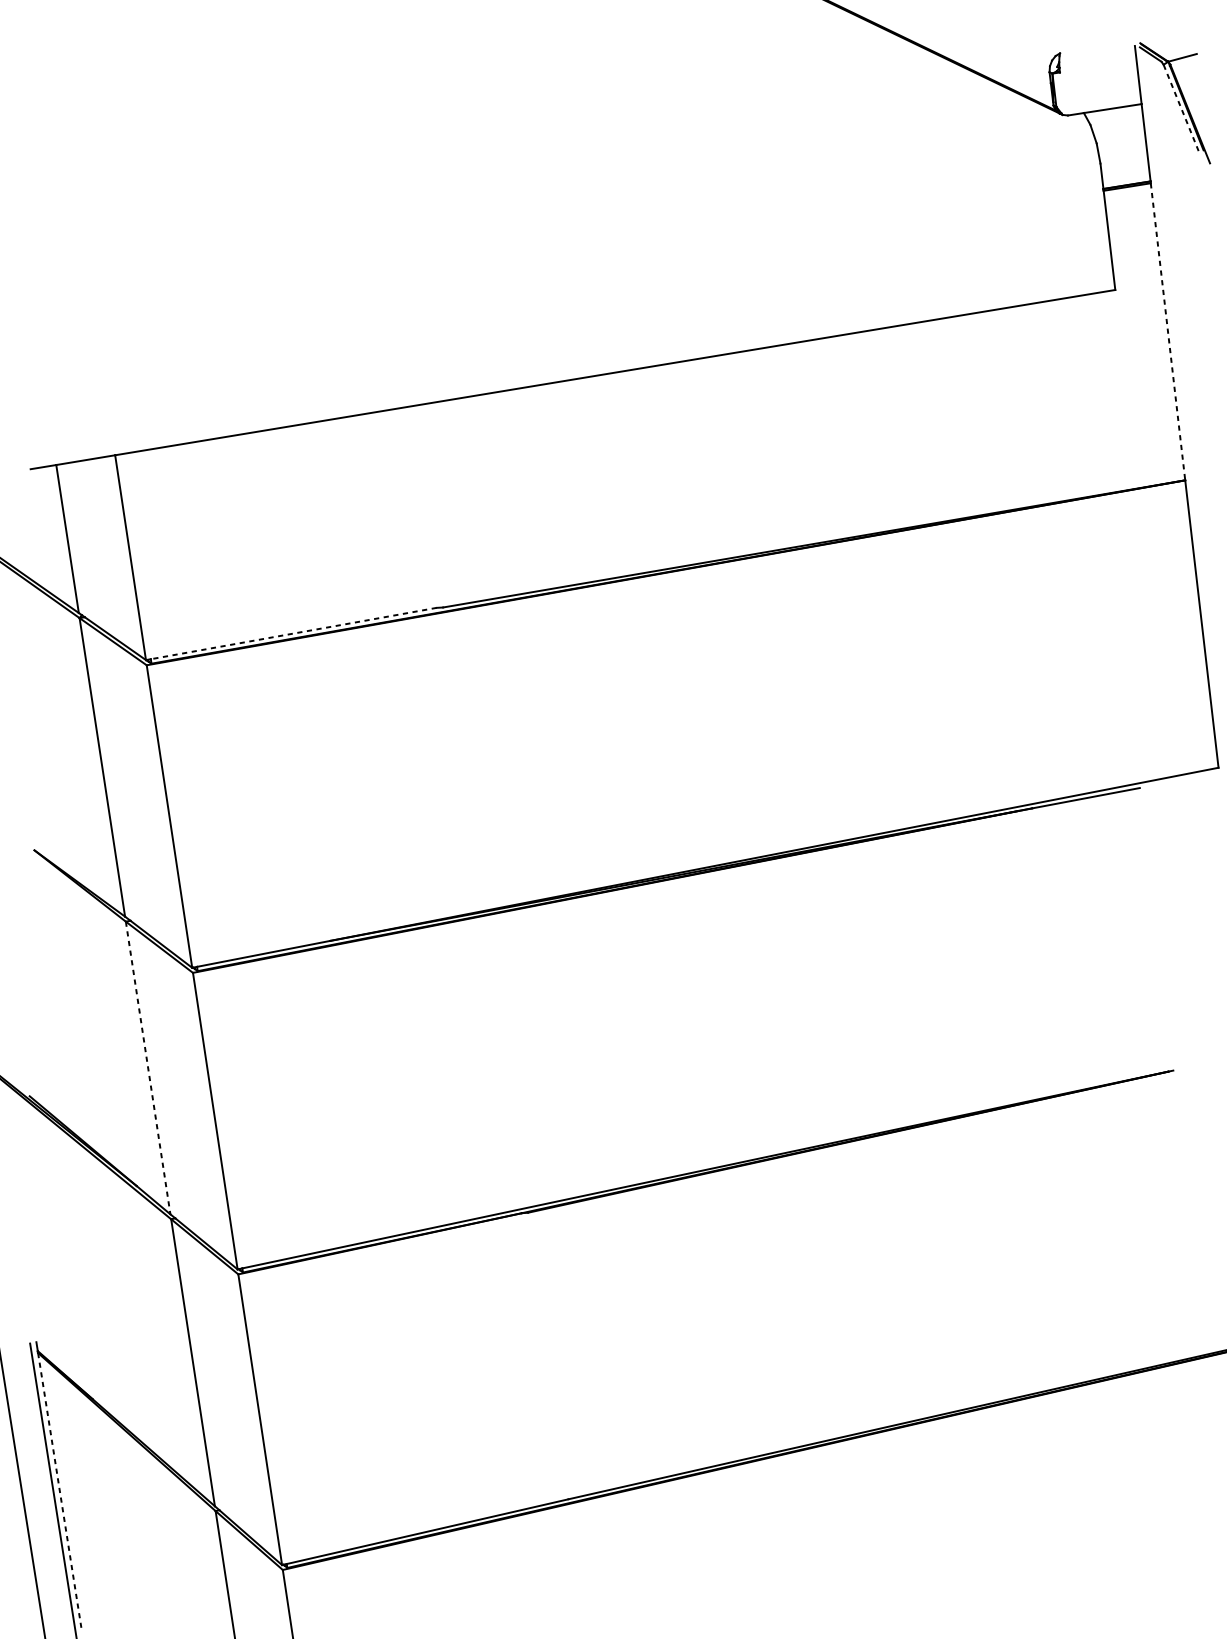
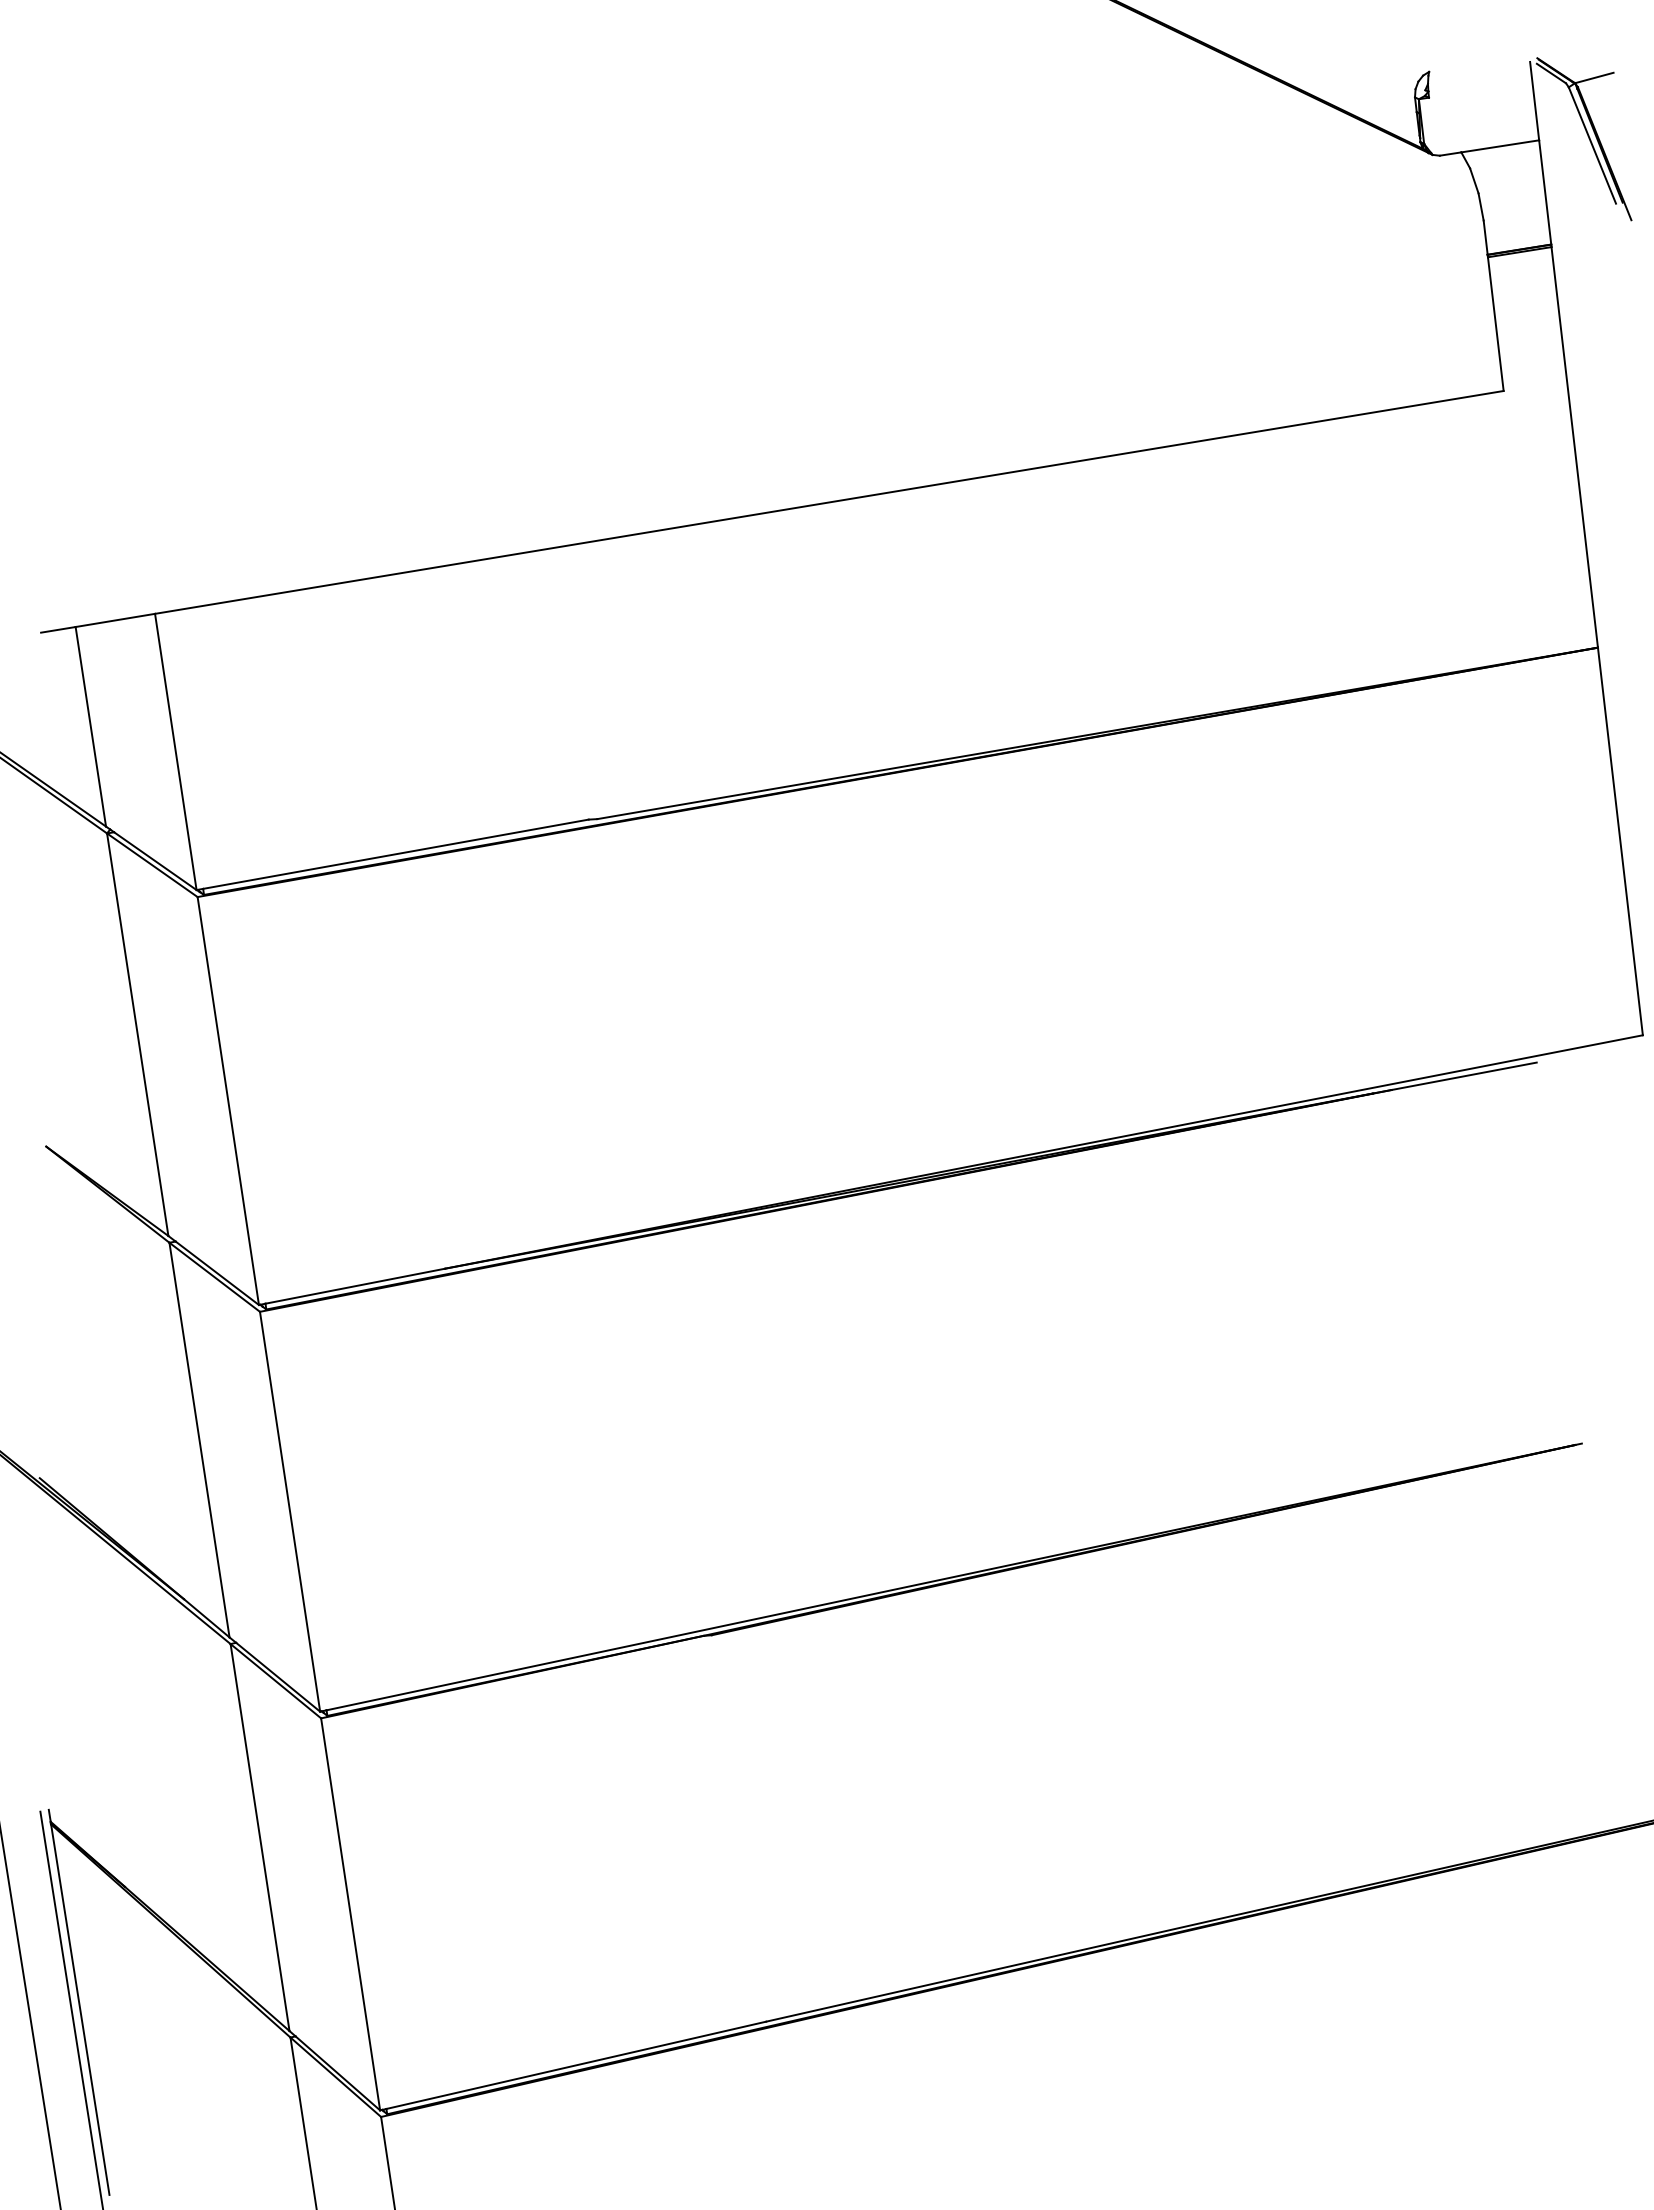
line: (1181, 107) -> (1592, 145), dashed -> solid
line: (1167, 331) -> (1574, 447), dashed -> solid
line: (293, 633) -> (395, 854), dashed -> solid
line: (148, 1068) -> (199, 1440), dashed -> solid
line: (59, 1490) -> (80, 2009), dashed -> solid

